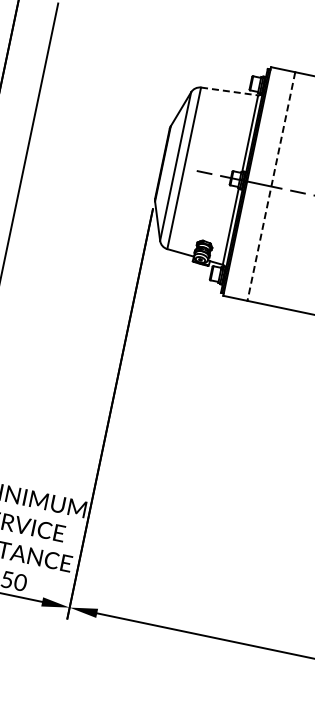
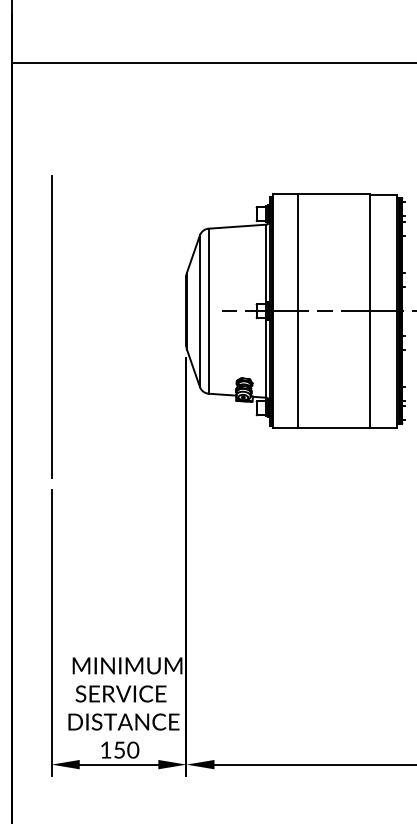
line: (229, 91) -> (237, 226), dashed -> solid
line: (271, 186) -> (297, 311), dashed -> solid

